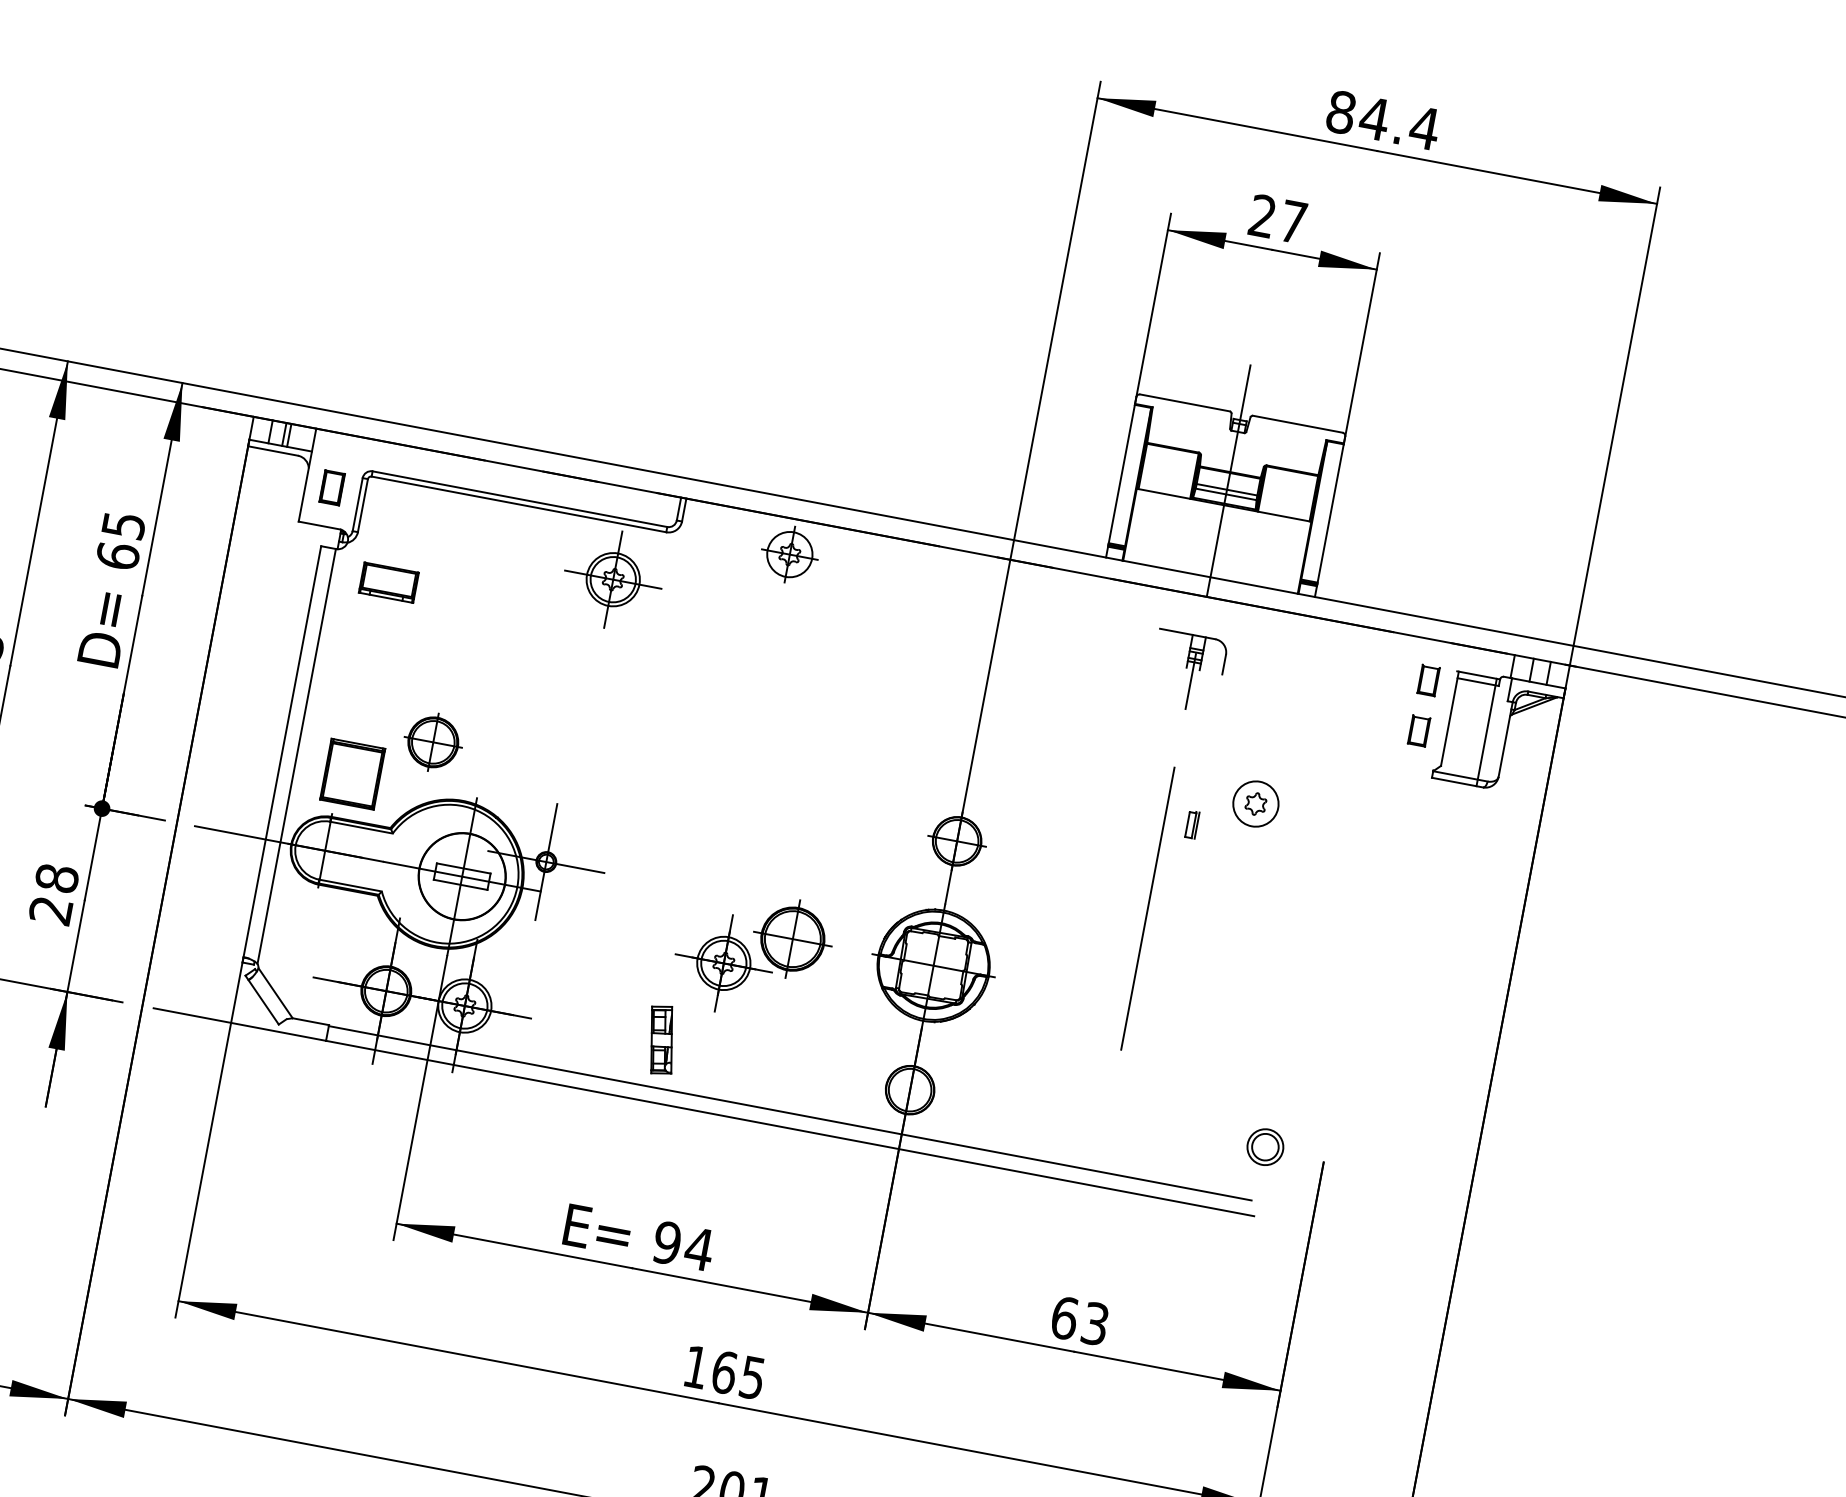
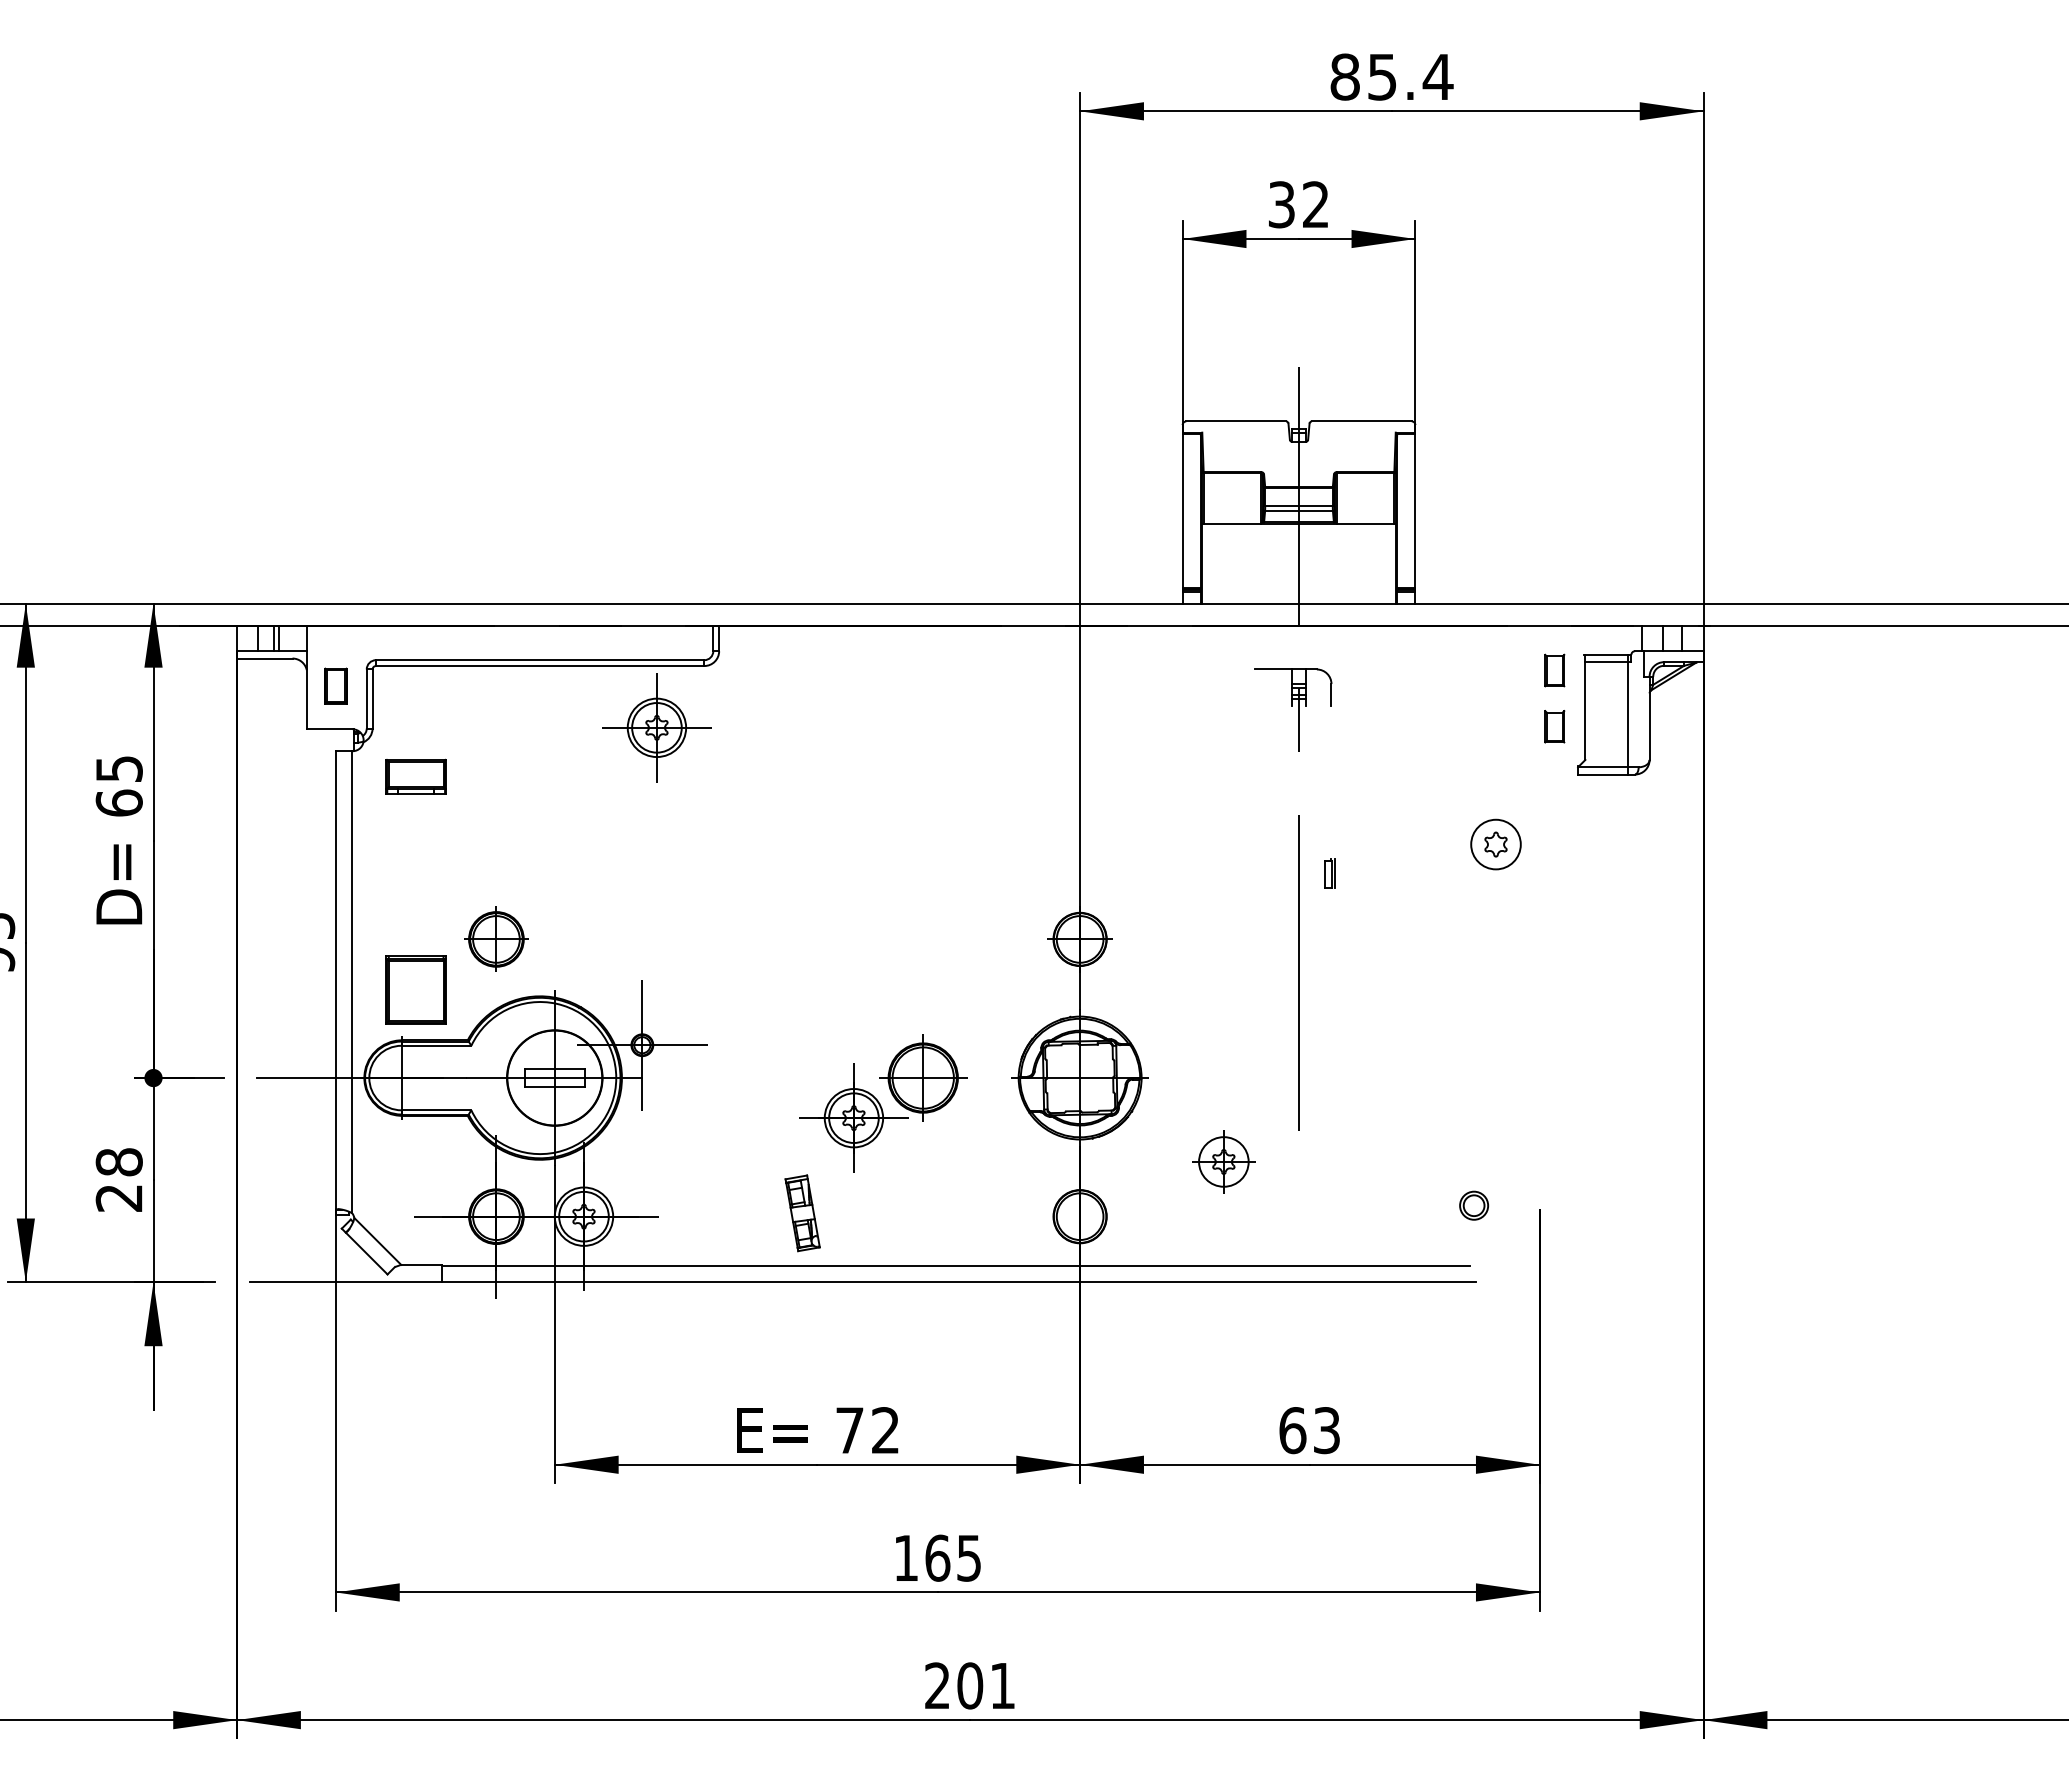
text: (1373, 118) -> (1381, 77), 84.4 -> 85.4
text: (1277, 218) -> (1298, 204), 27 -> 32
part: (789, 554) -> (1223, 1161), moved
part: (1255, 803) -> (1495, 844), moved
part: (1265, 1146) -> (1474, 1205), size x0.71
text: (683, 1245) -> (867, 1430), 94 -> 72

